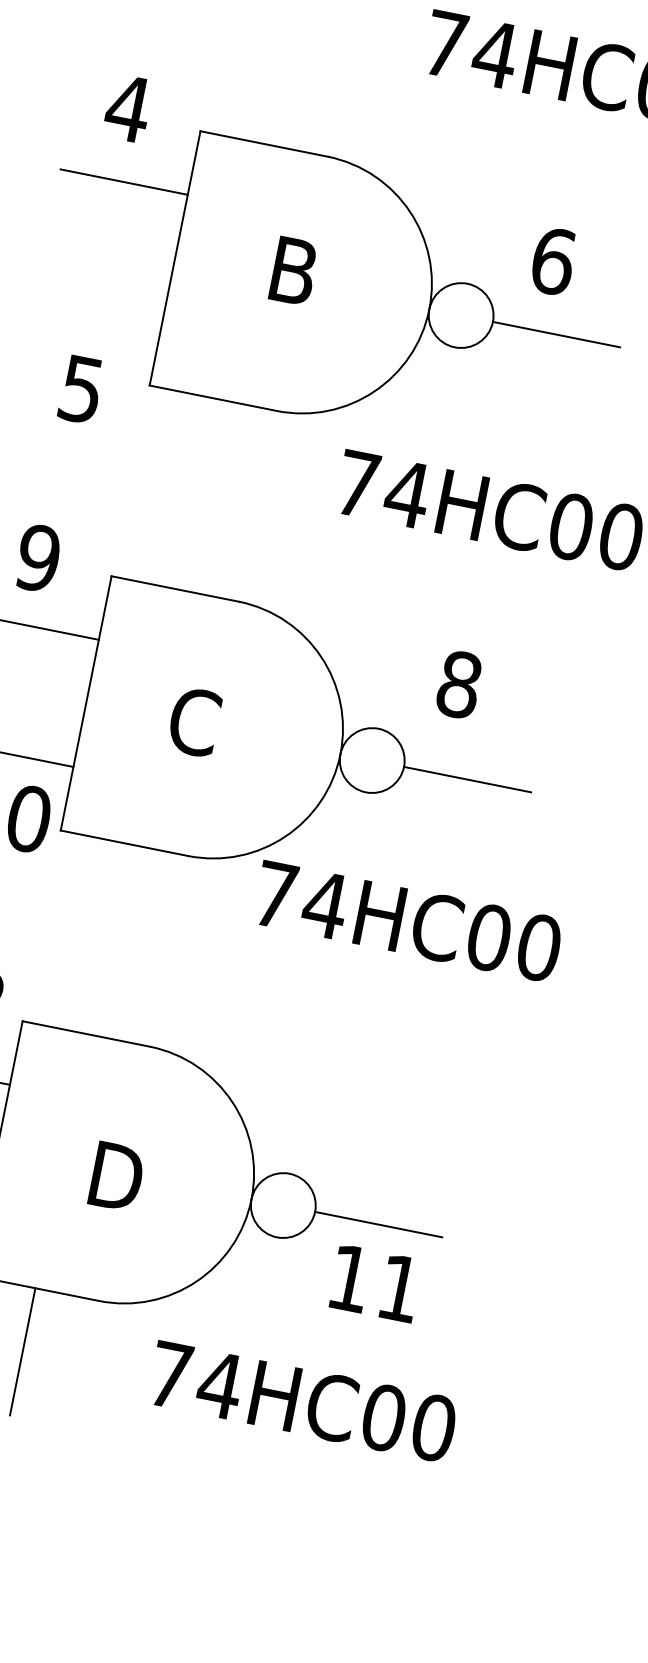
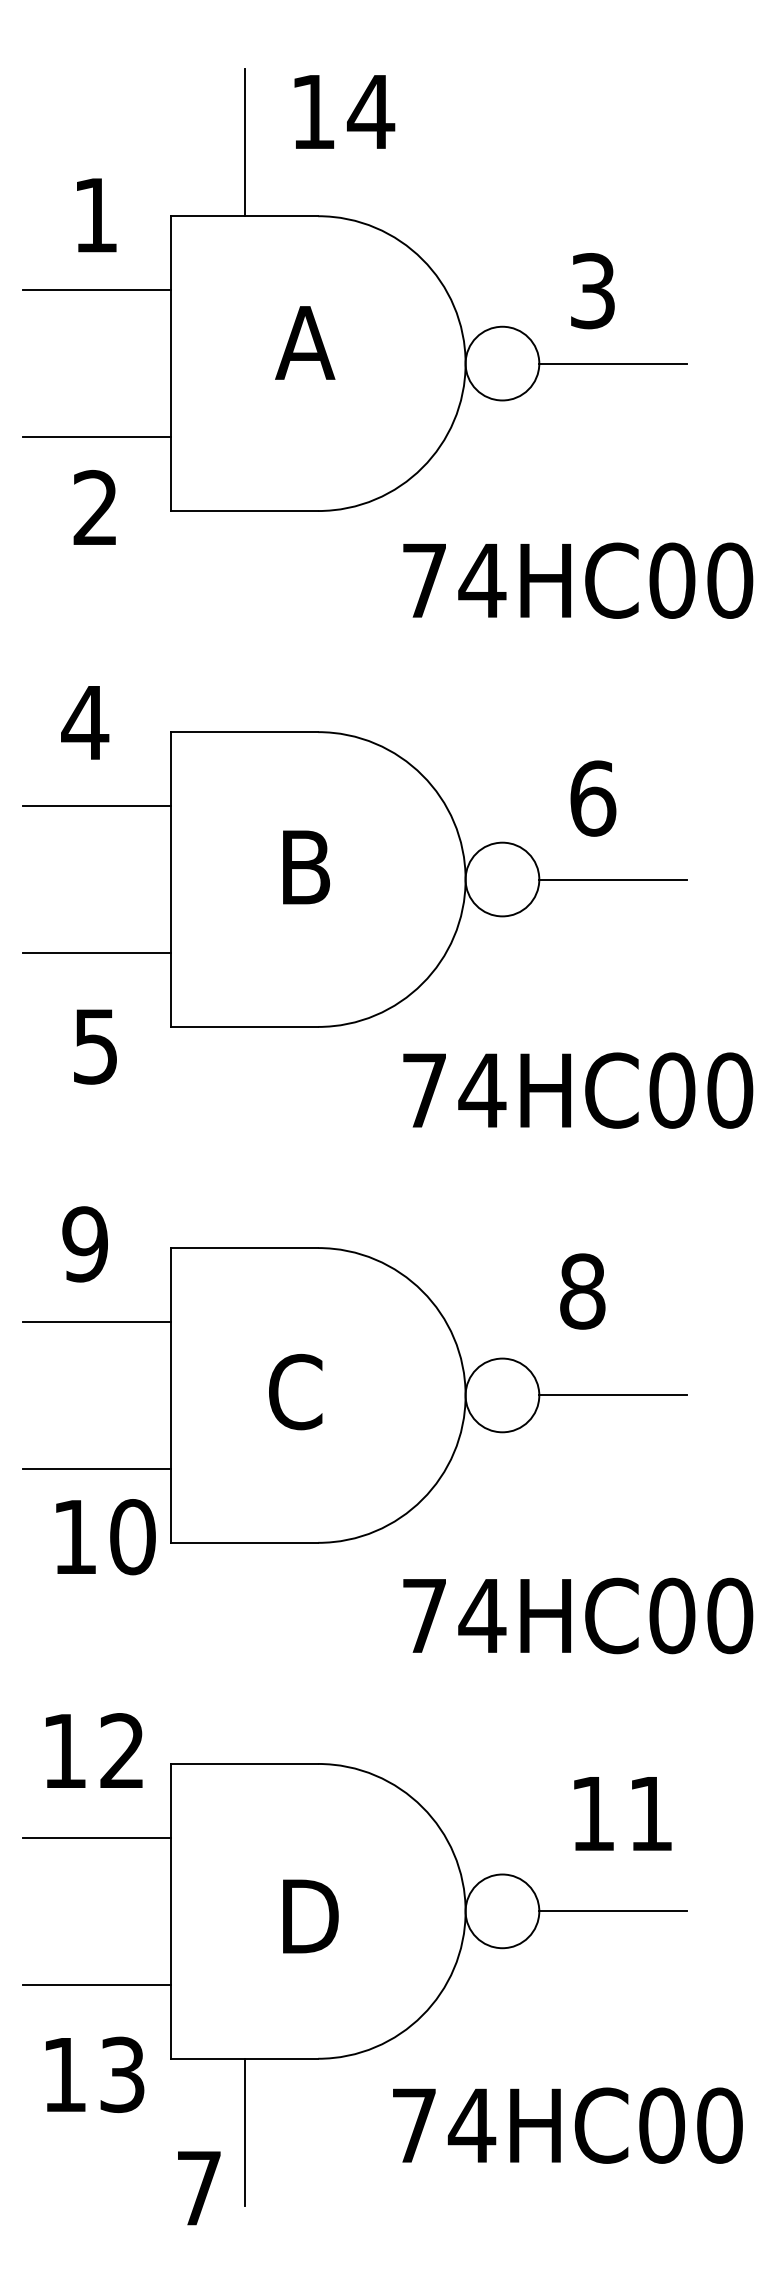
line: (98, 309) -> (96, 953), added
text: (408, 921) -> (578, 1615), moved
text: (375, 1283) -> (622, 1813), moved

